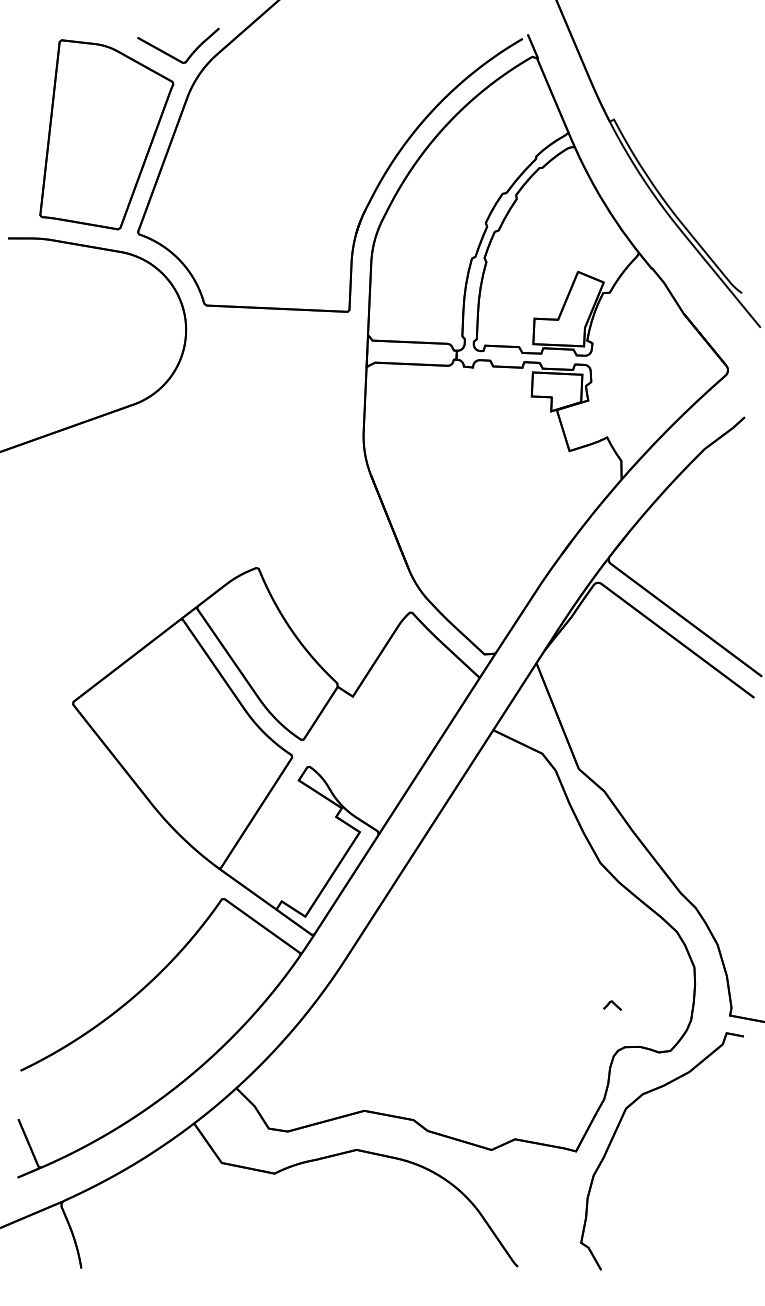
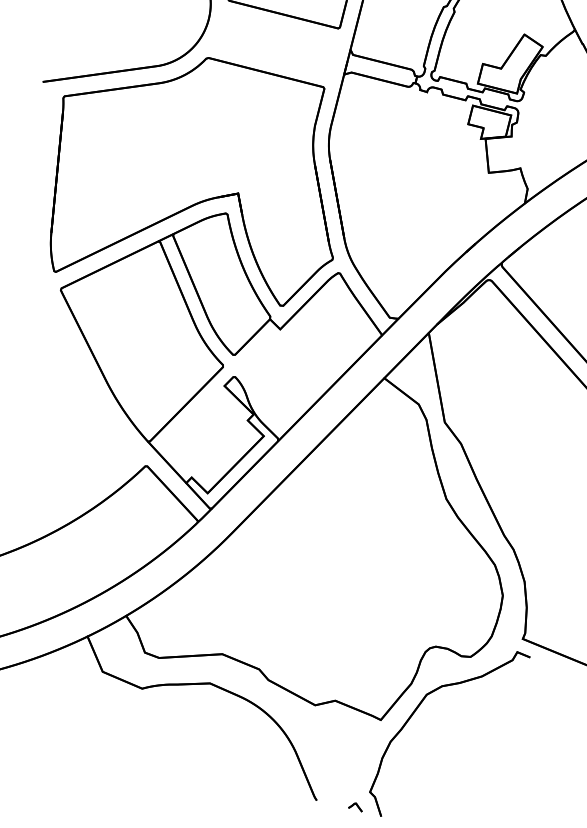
part: (213, 532) -> (198, 178), added
part: (612, 1005) -> (355, 806), moved

